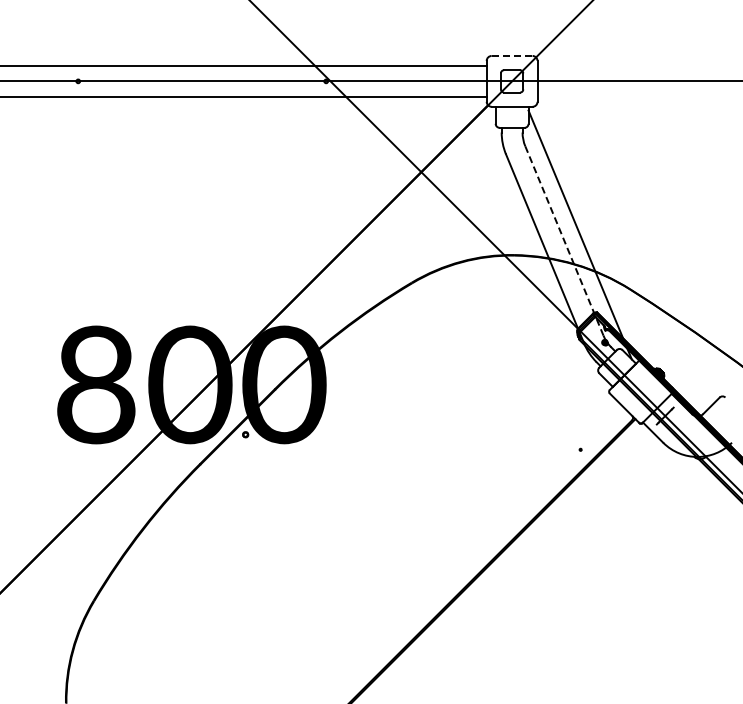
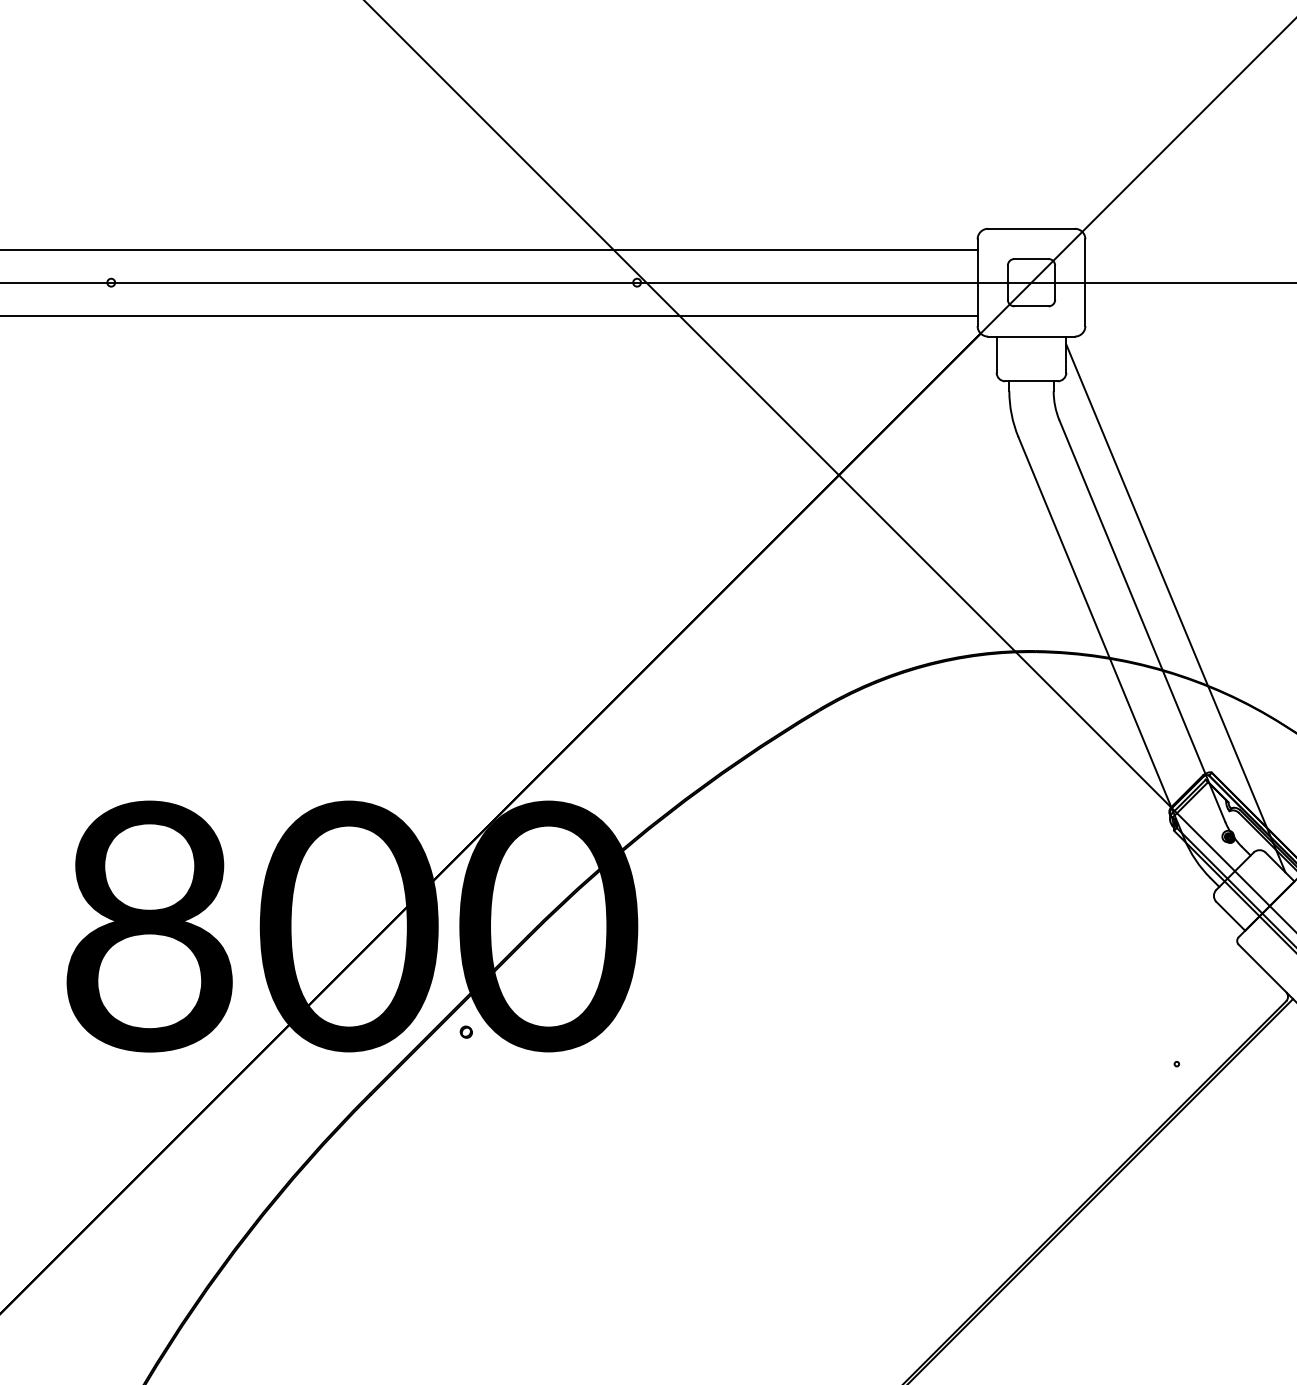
line: (512, 55) -> (1032, 227), dashed -> solid
line: (564, 241) -> (1142, 622), dashed -> solid

